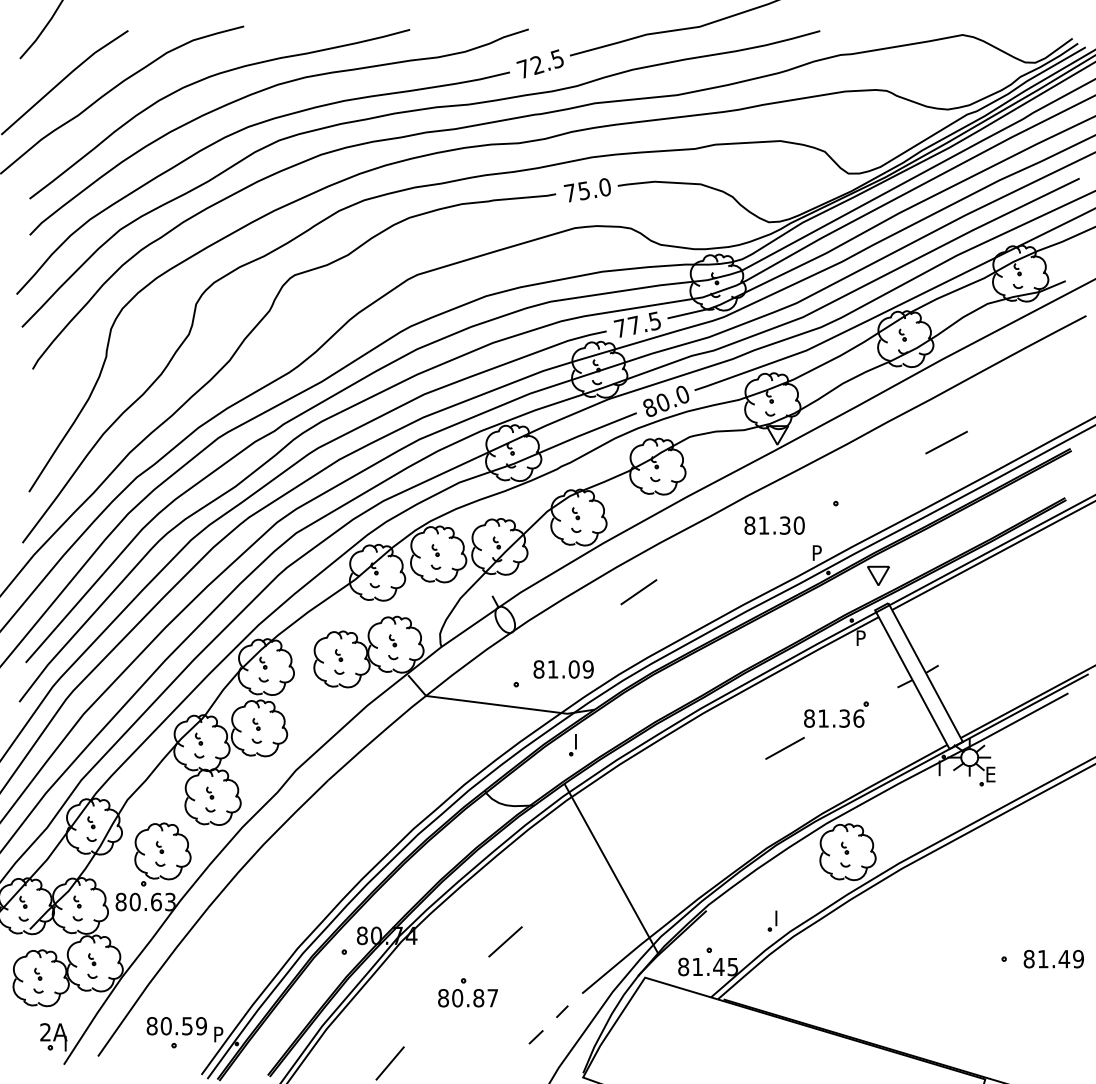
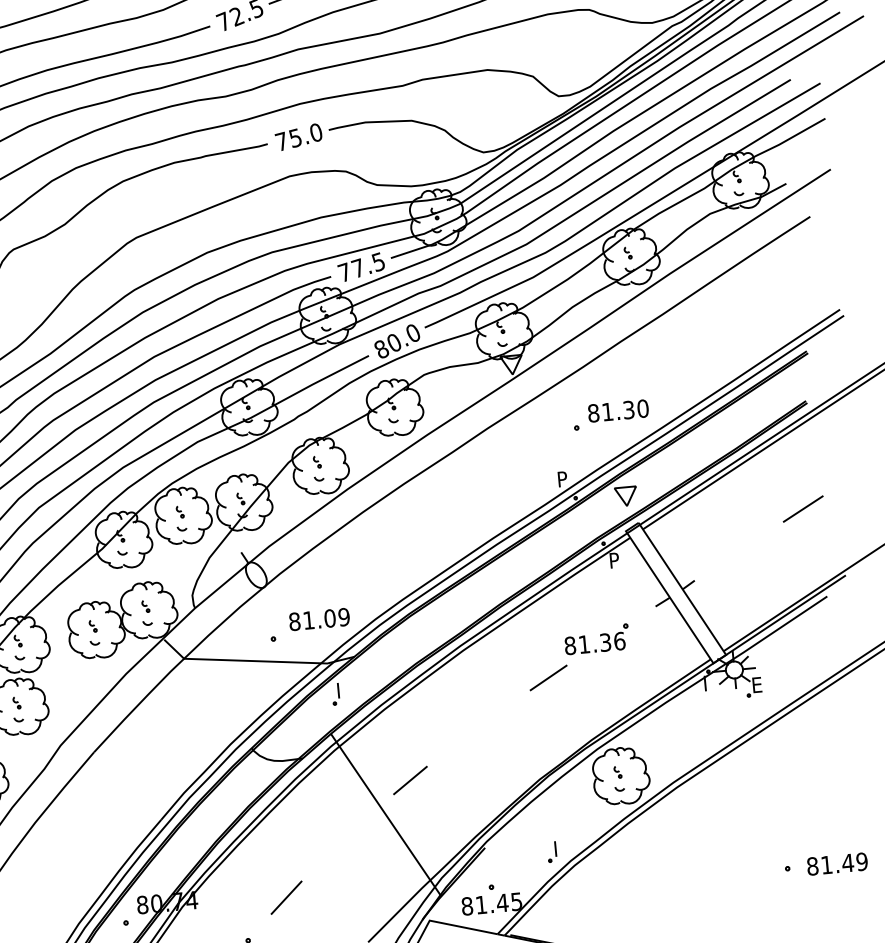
line: (946, 442) -> (803, 508), moved
text: (774, 525) -> (618, 410), moved
line: (638, 592) -> (410, 780), moved

